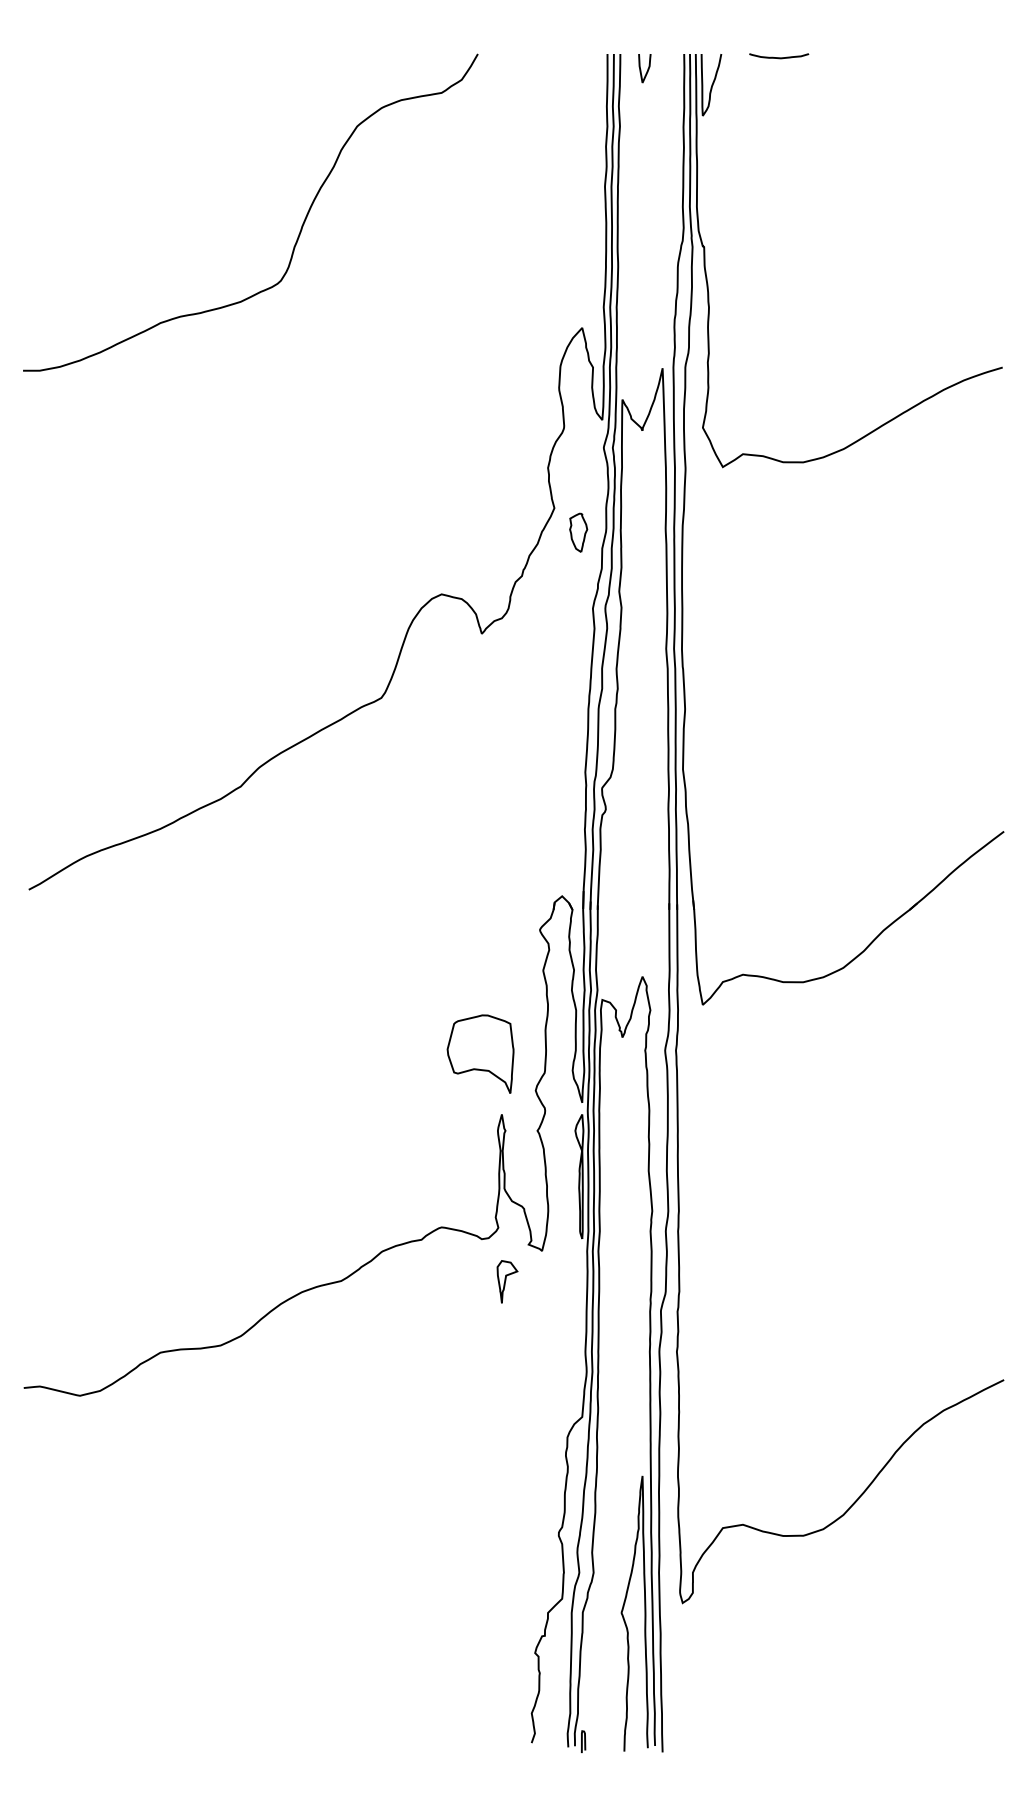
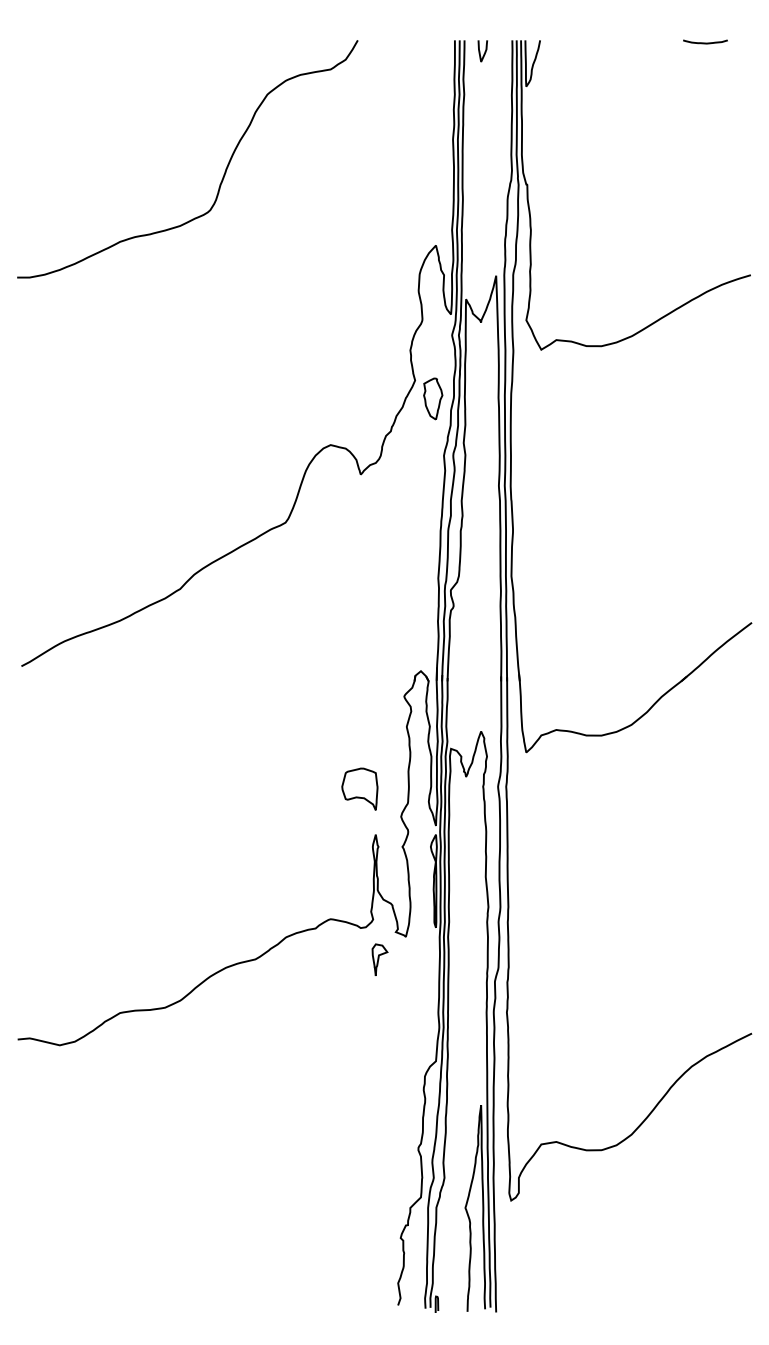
curve: (779, 56) -> (705, 42), moved
part: (578, 532) -> (433, 398), size x1.43
part: (480, 1052) -> (359, 788), size x0.71

